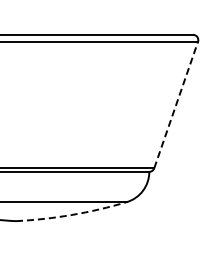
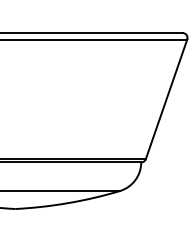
line: (176, 105) -> (166, 99), dashed -> solid
arc: (71, 214) -> (67, 202), dashed -> solid

